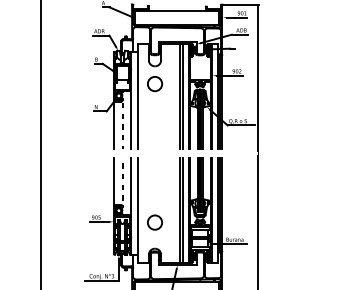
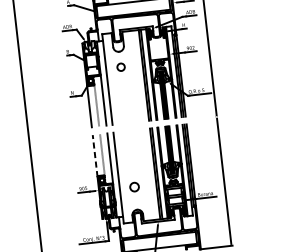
circle: (155, 84) -> (121, 67), size x0.6
line: (114, 181) -> (95, 155), solid -> dashed
circle: (154, 222) -> (134, 187), size x0.7

